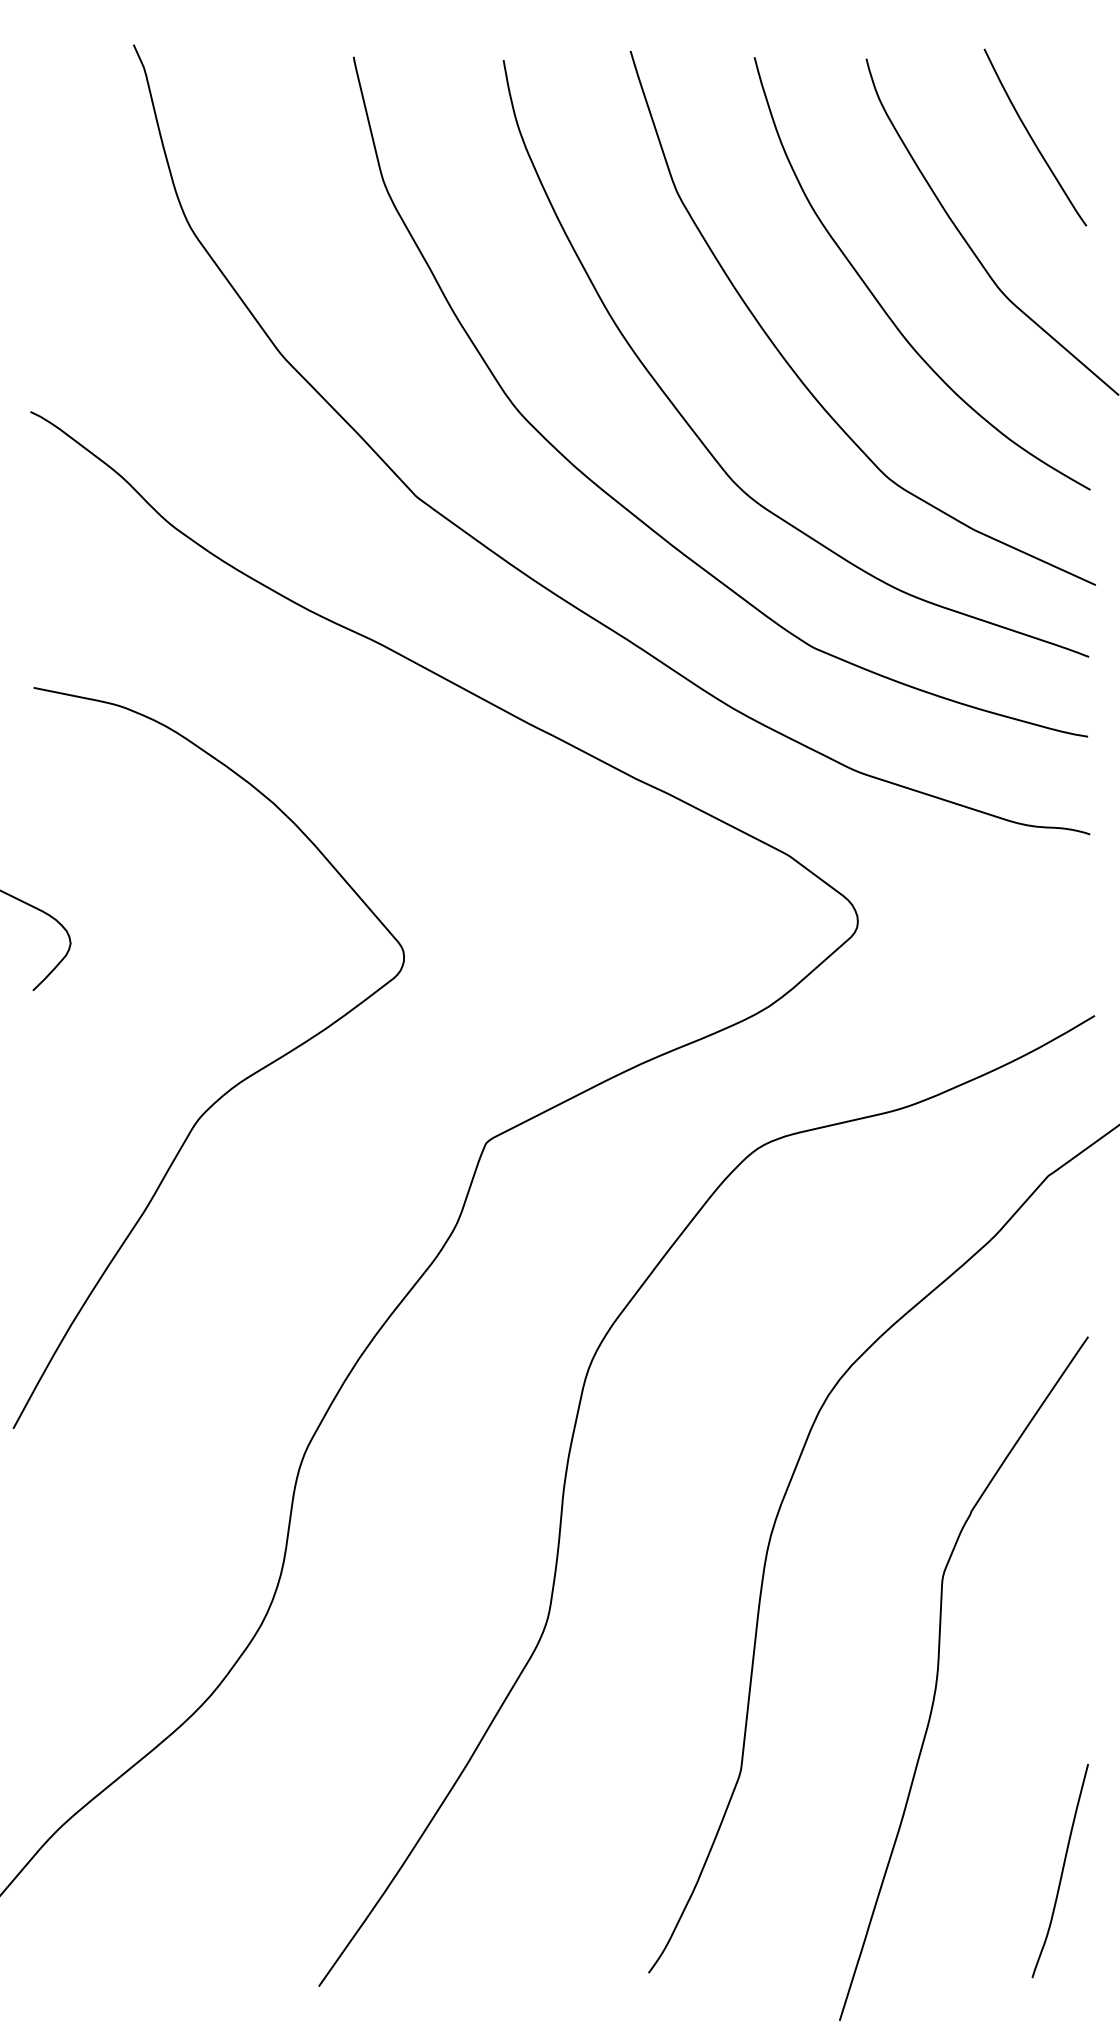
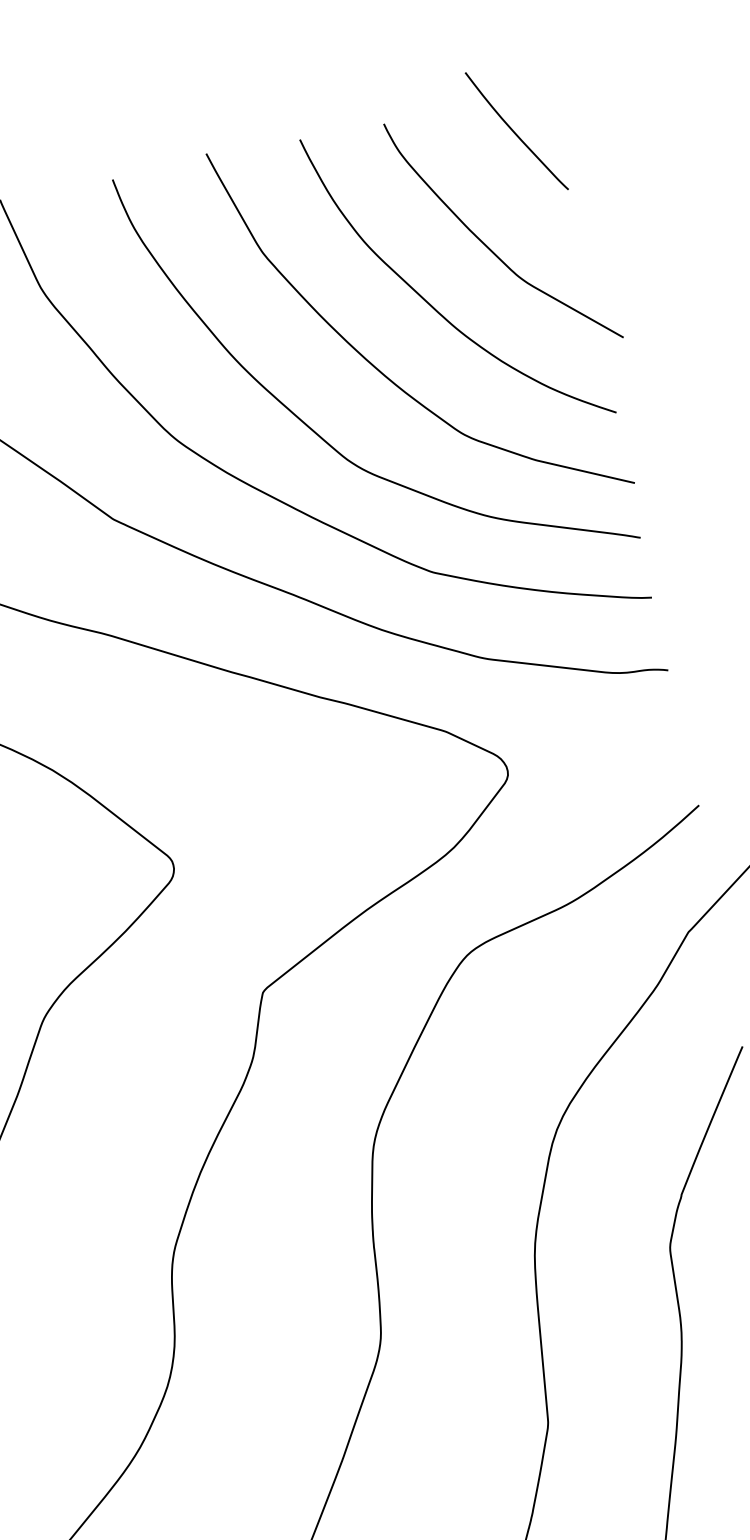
curve: (1033, 139) -> (515, 132), moved

